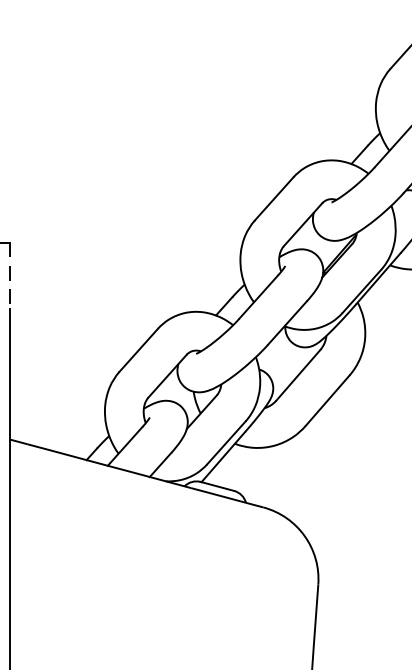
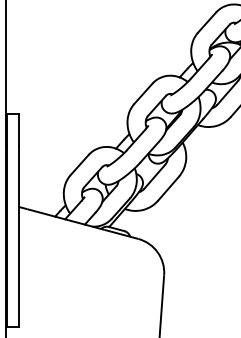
line: (10, 274) -> (19, 129), dashed -> solid

